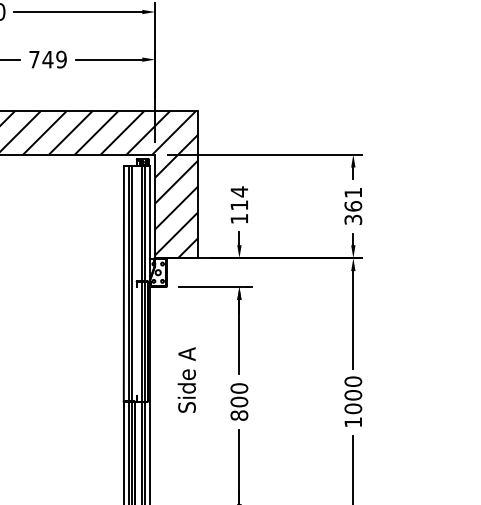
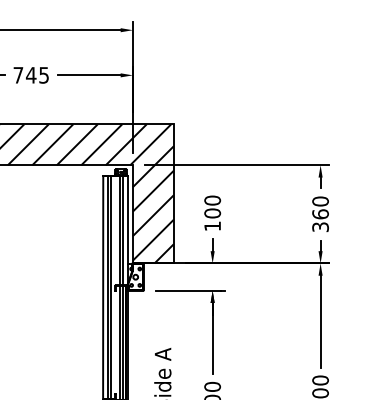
text: (61, 59) -> (44, 75), 749 -> 745
text: (353, 192) -> (320, 201), 361 -> 360
text: (239, 198) -> (212, 206), 114 -> 100

